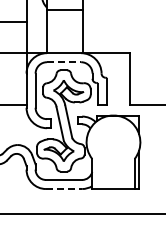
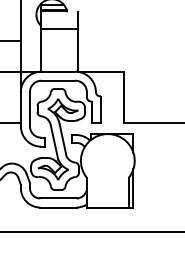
line: (64, 61) -> (58, 80), dashed -> solid
line: (64, 188) -> (58, 207), dashed -> solid

